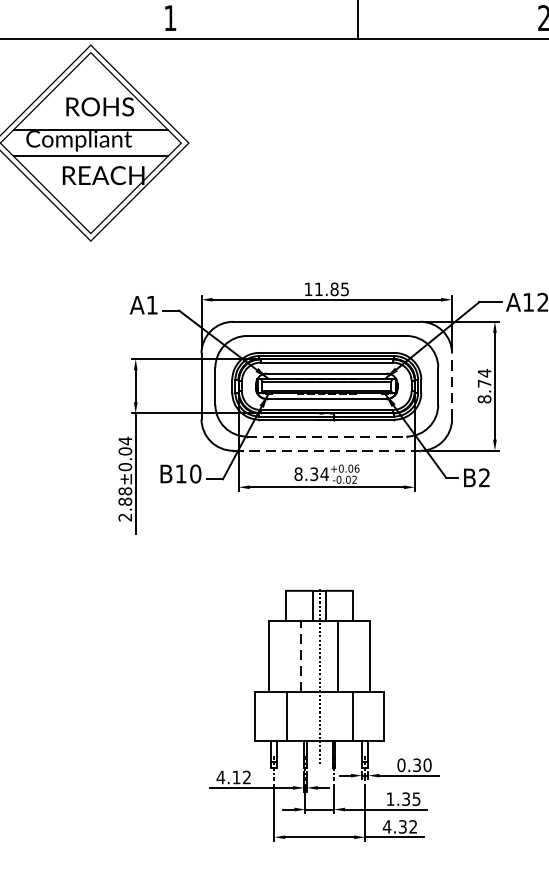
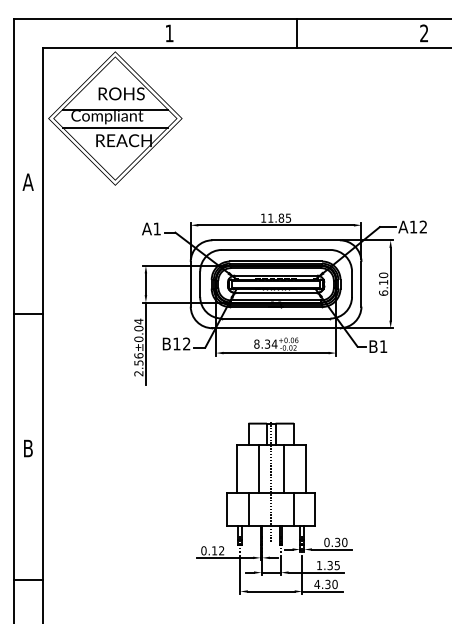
line: (452, 385) -> (361, 283), dashed -> solid
text: (484, 385) -> (383, 283), 8.74 -> 6.10
line: (327, 436) -> (276, 318), dashed -> solid
line: (327, 451) -> (276, 328), dashed -> solid
text: (195, 473) -> (186, 343), B10 -> B12
text: (484, 477) -> (383, 346), B2 -> B1
text: (124, 496) -> (138, 359), 2.88±0.04 -> 2.56±0.04
line: (300, 656) -> (258, 468), dashed -> solid
text: (220, 777) -> (203, 550), 4.12 -> 0.12
text: (412, 826) -> (334, 584), 4.32 -> 4.30

